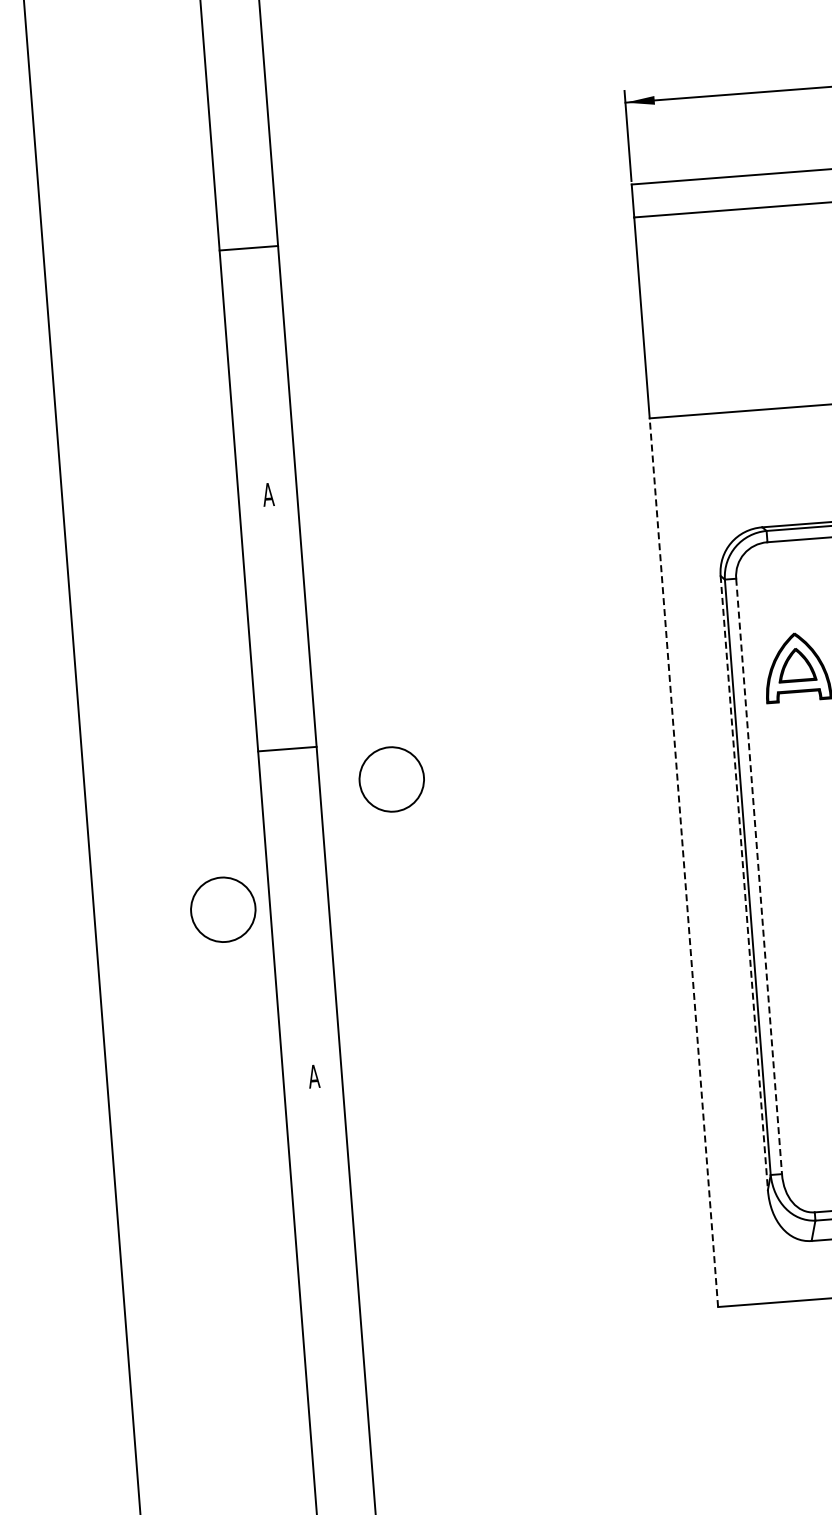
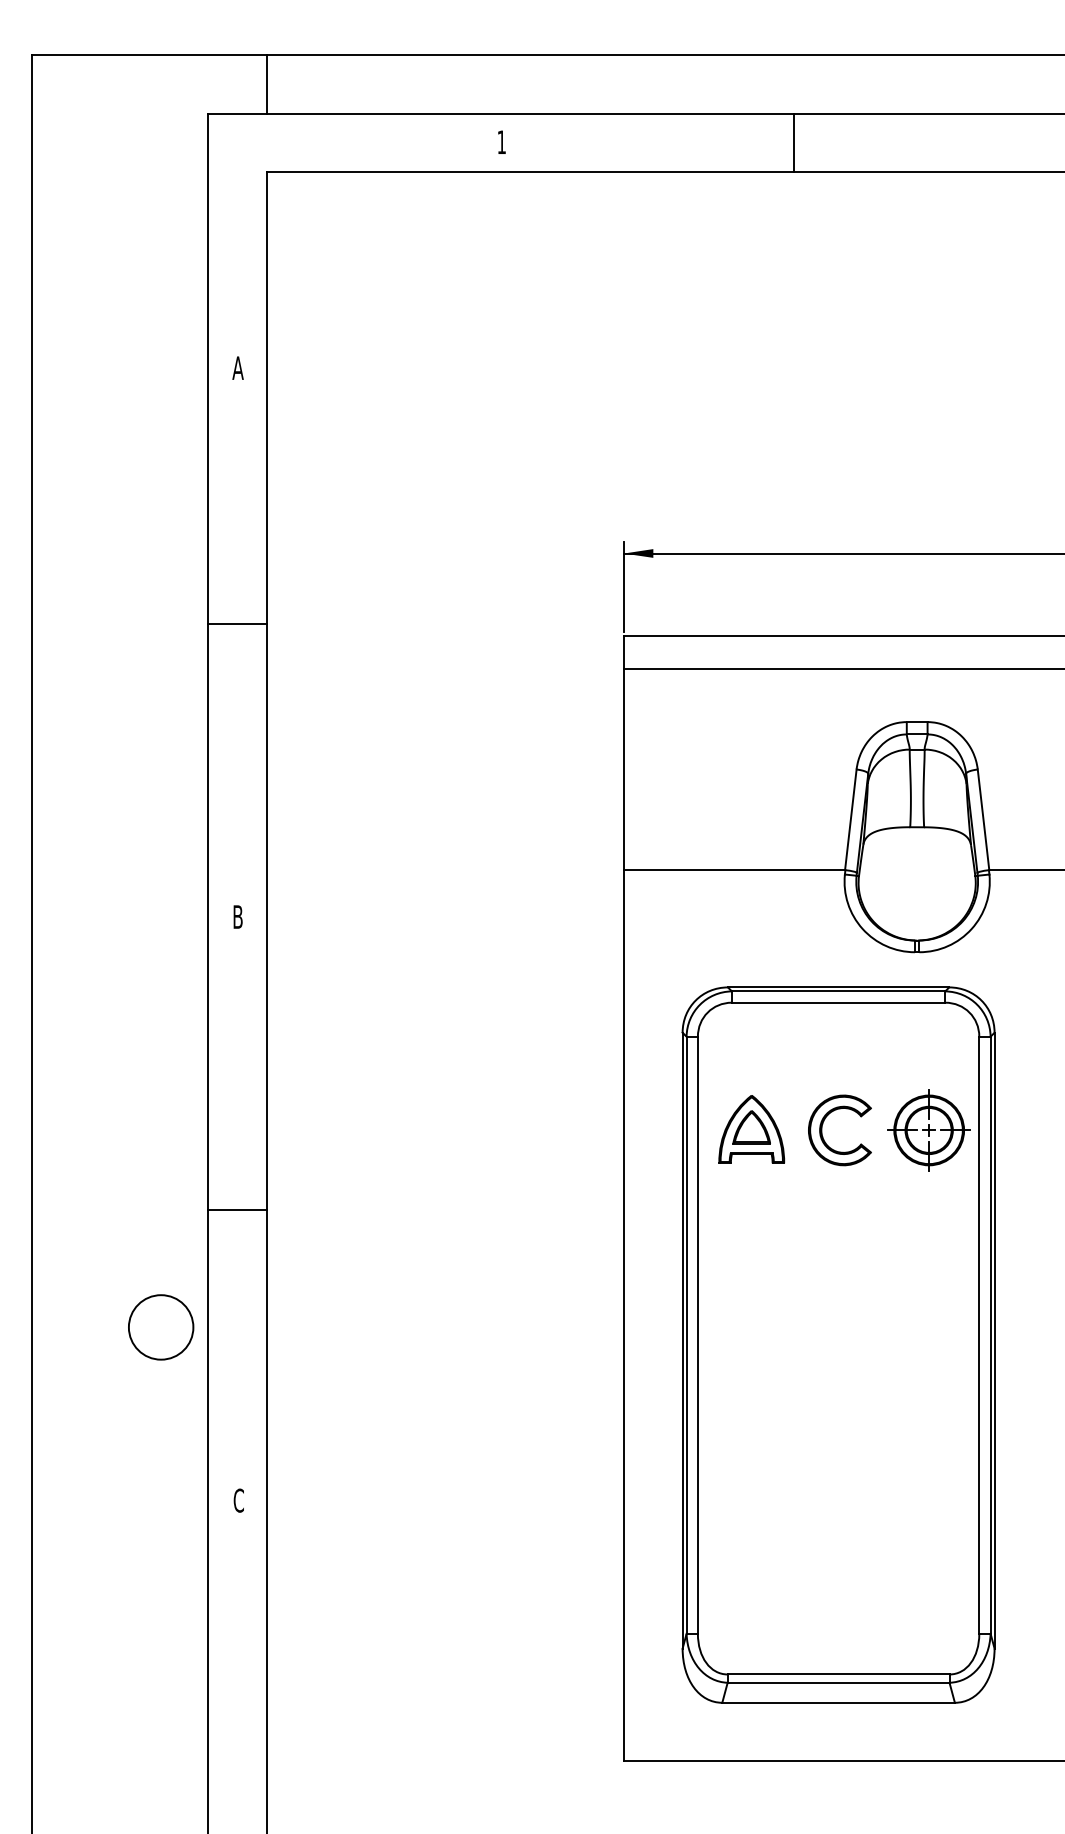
line: (248, 247) -> (237, 623), moved
text: (267, 494) -> (237, 916), A -> B
line: (287, 749) -> (237, 1210), moved
circle: (392, 779) -> (339, 1210), removed
line: (684, 862) -> (624, 1315), dashed -> solid
line: (758, 876) -> (697, 1335), dashed -> solid
line: (744, 882) -> (682, 1340), dashed -> solid
text: (313, 1076) -> (238, 1500), A -> C

